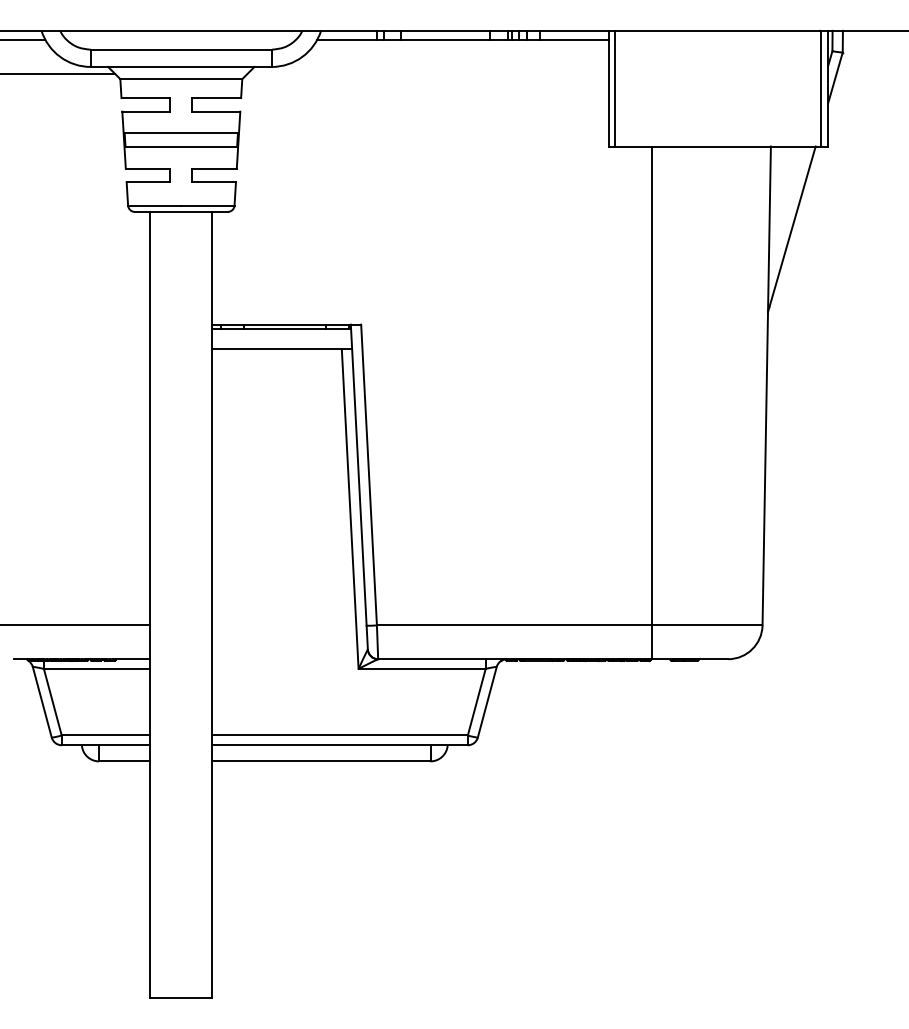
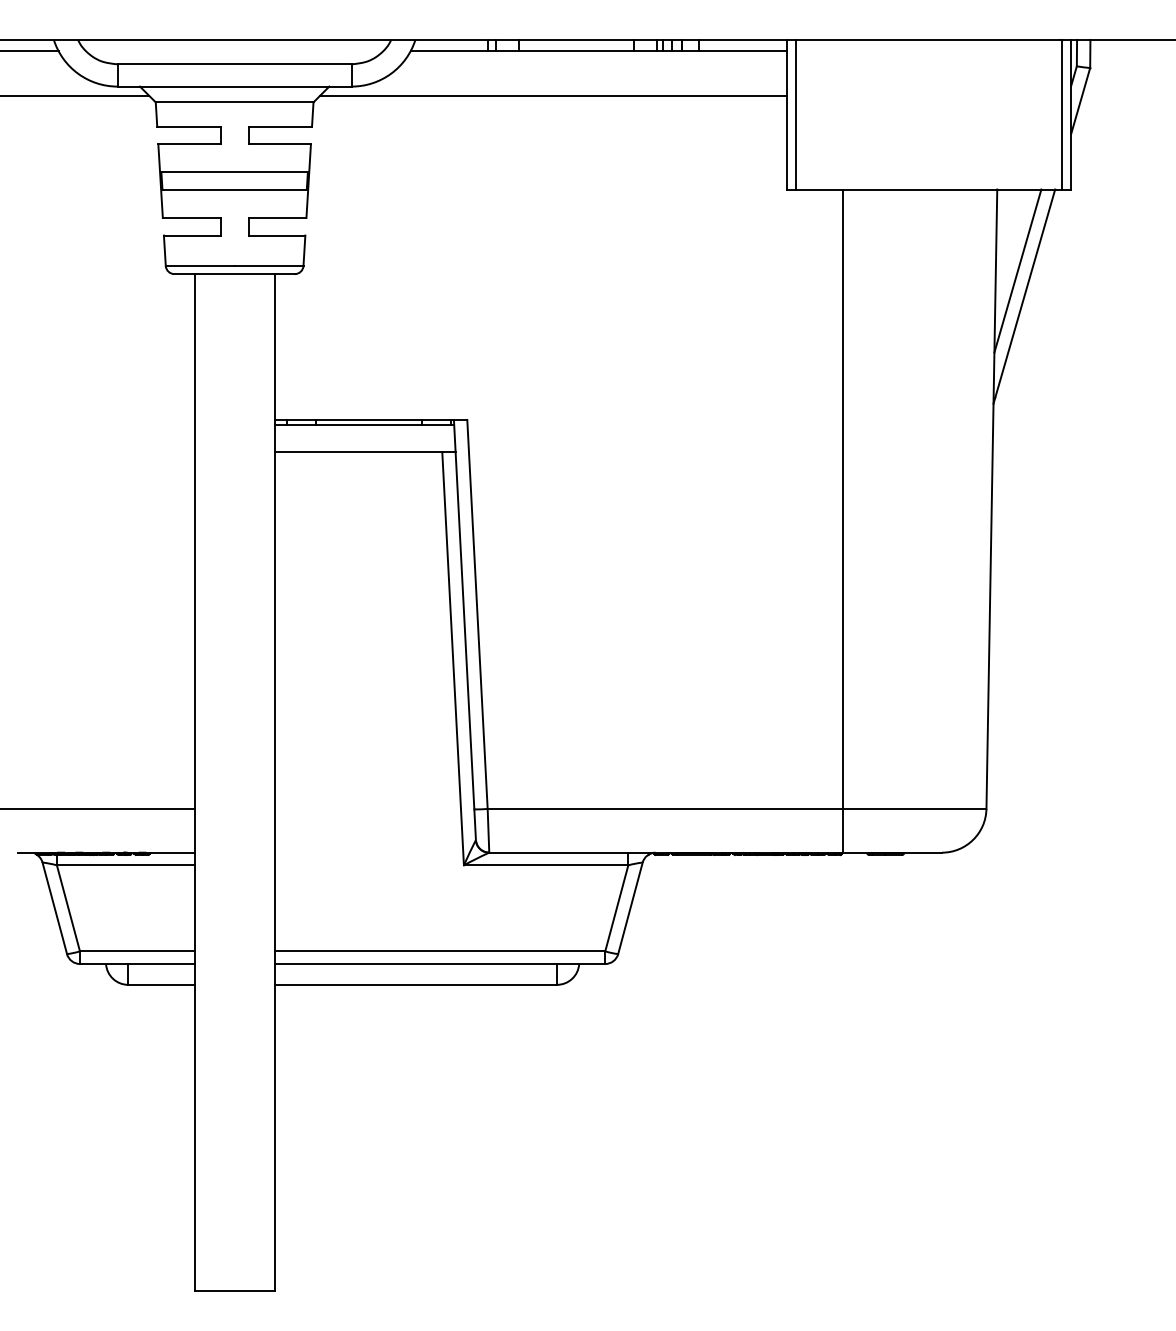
line: (427, 73) -> (553, 95), added
line: (786, 209) -> (1017, 270), added

